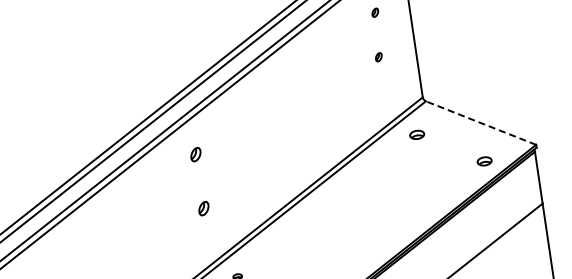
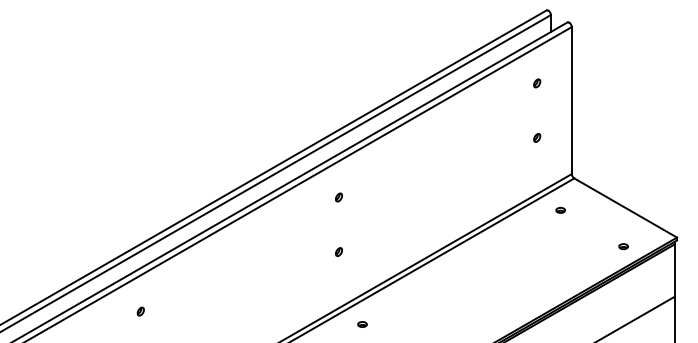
part: (379, 56) -> (537, 137), moved
line: (480, 122) -> (625, 207), dashed -> solid
part: (416, 135) -> (560, 210), size x0.62
part: (195, 154) -> (338, 197), size x0.62
part: (484, 161) -> (623, 246), size x0.62
part: (203, 208) -> (338, 251), size x0.62

